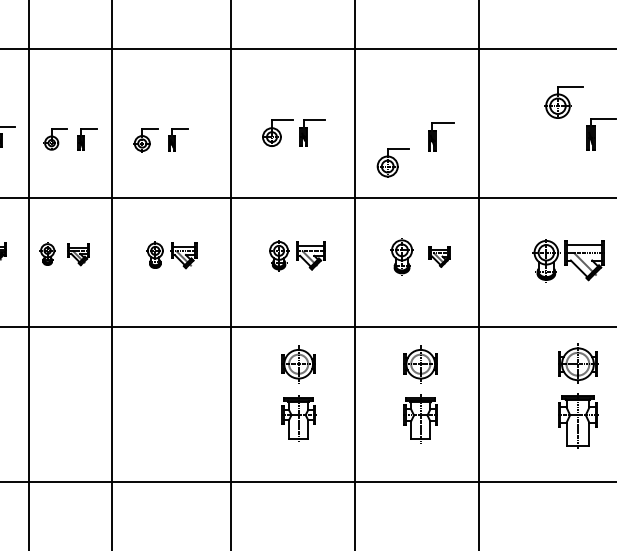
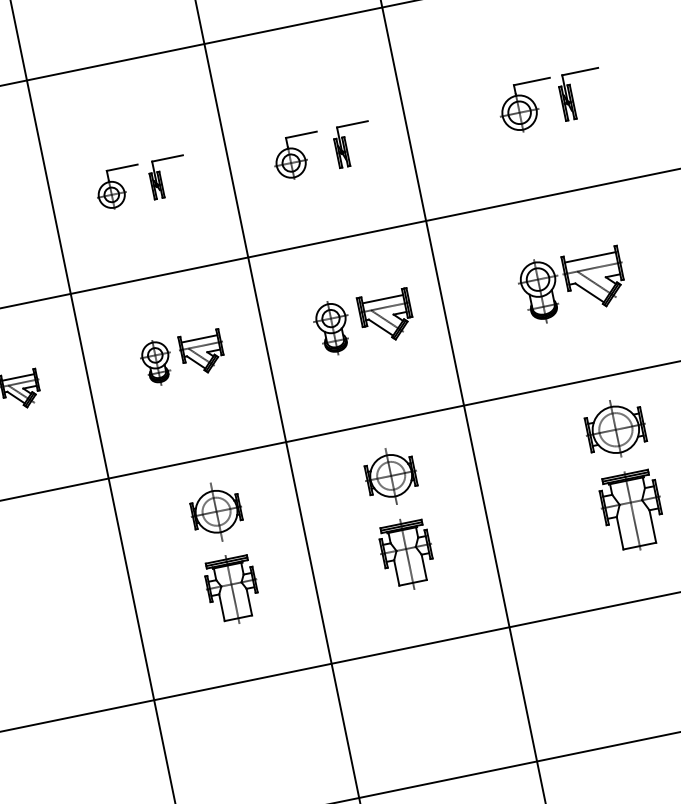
part: (563, 102) -> (526, 105), moved
part: (392, 162) -> (296, 155), moved
part: (439, 256) -> (386, 316), size x1.67

